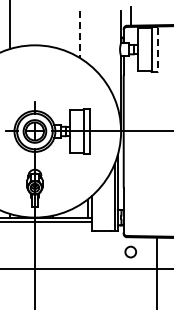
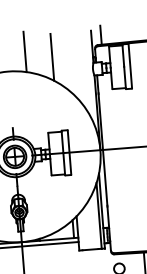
line: (53, 26) -> (25, 51), added
line: (80, 34) -> (52, 57), dashed -> solid
line: (157, 50) -> (130, 67), dashed -> solid

